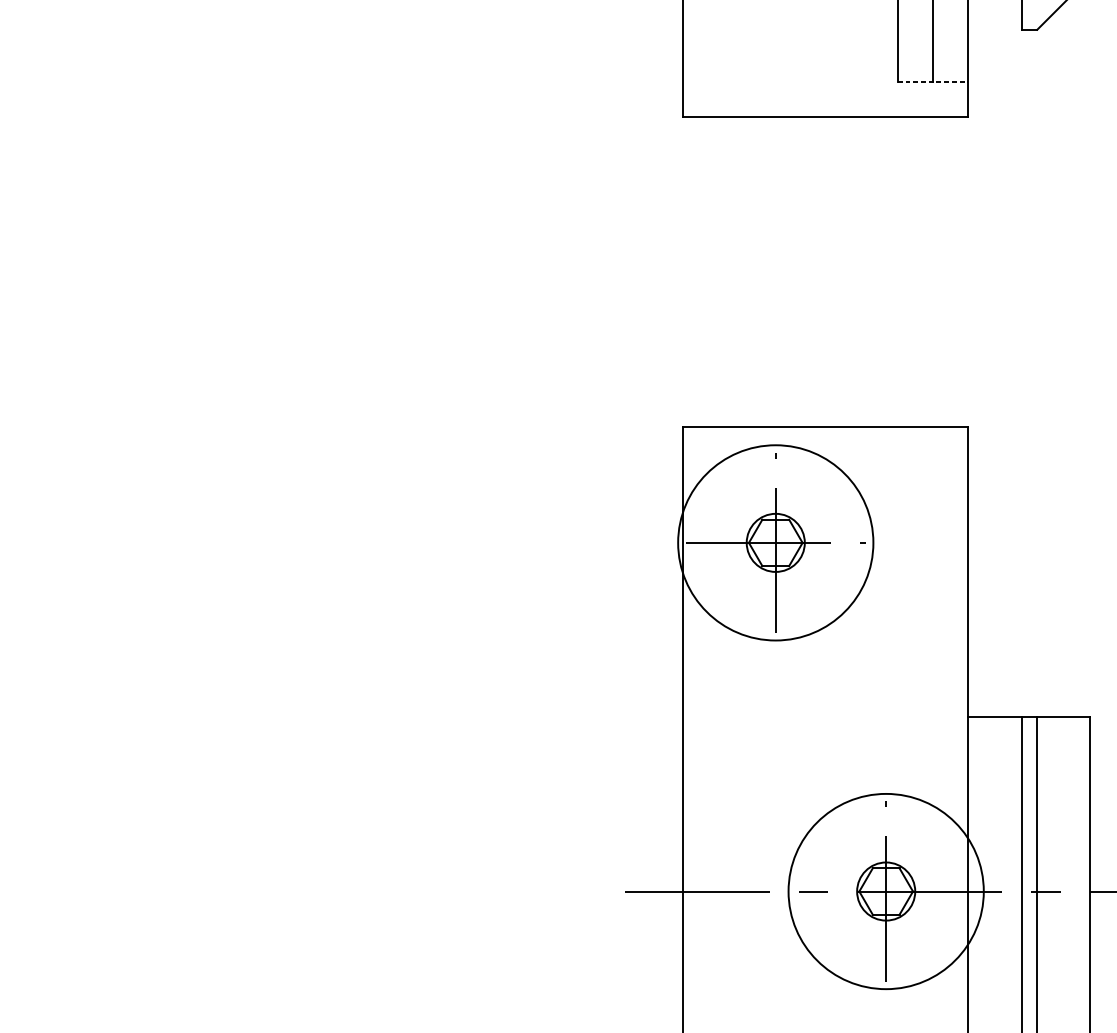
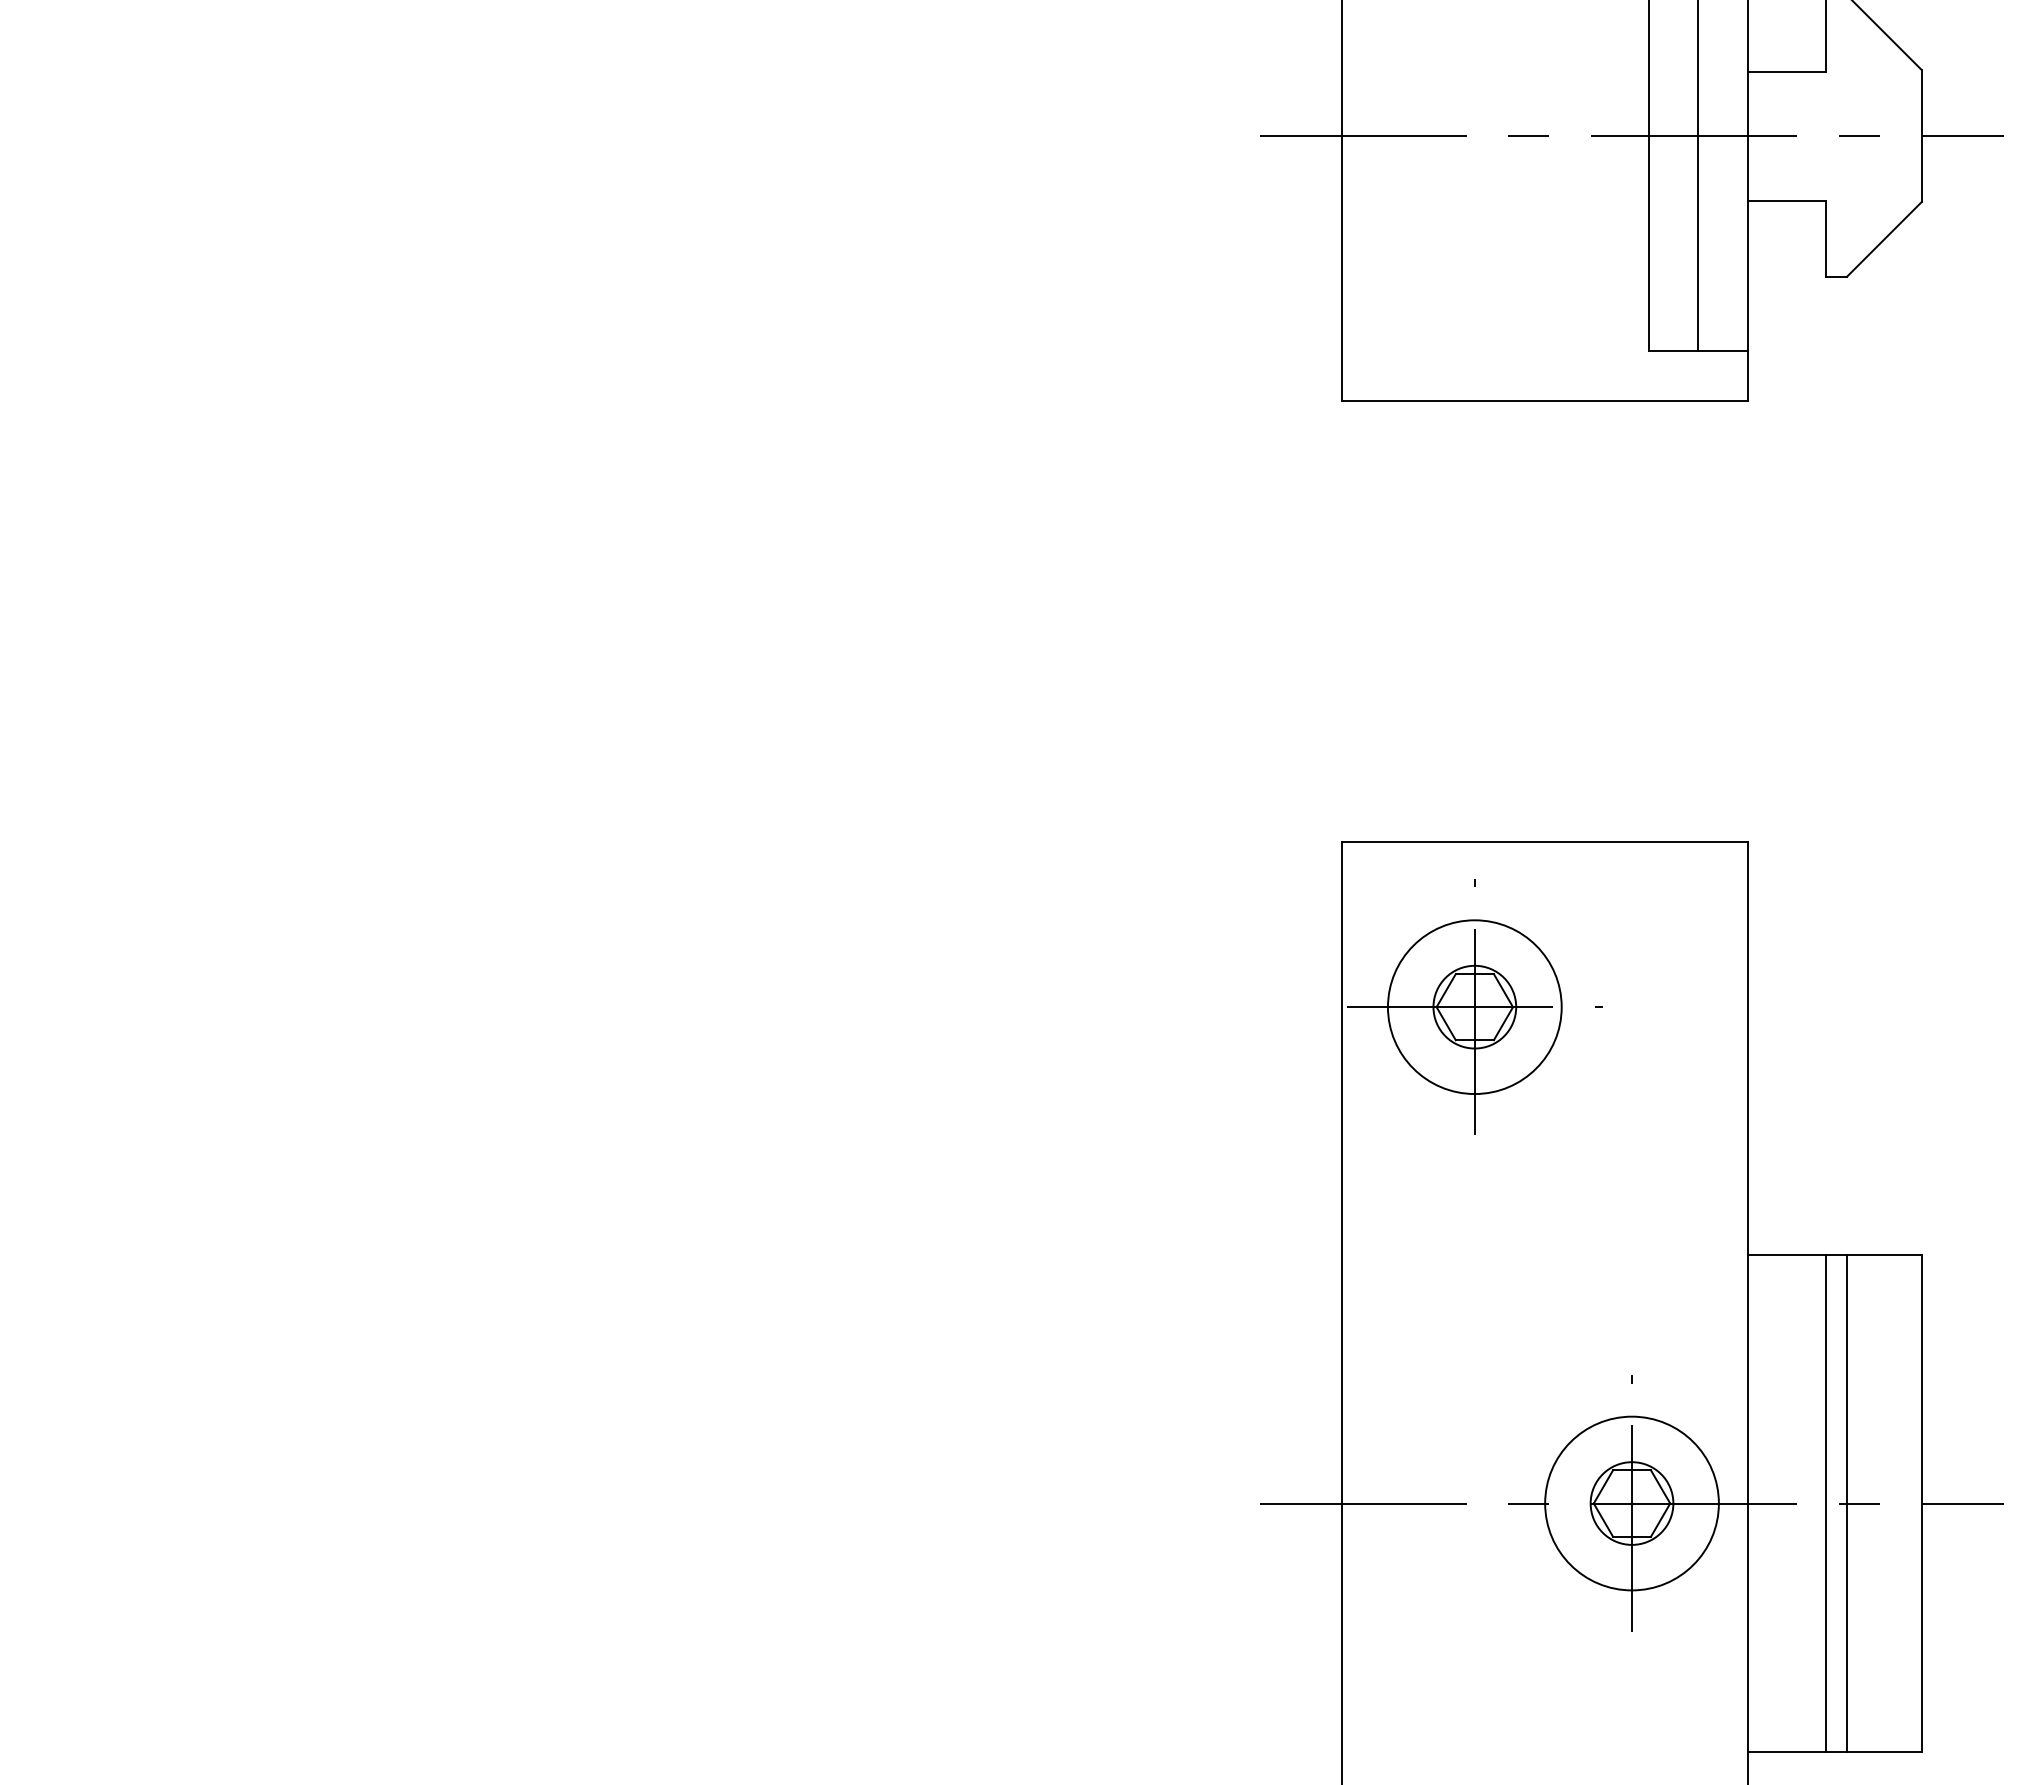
line: (932, 82) -> (1698, 351), dashed -> solid
circle: (775, 543) -> (1474, 1007), size x0.62
circle: (885, 891) -> (1631, 1503), size x0.62

